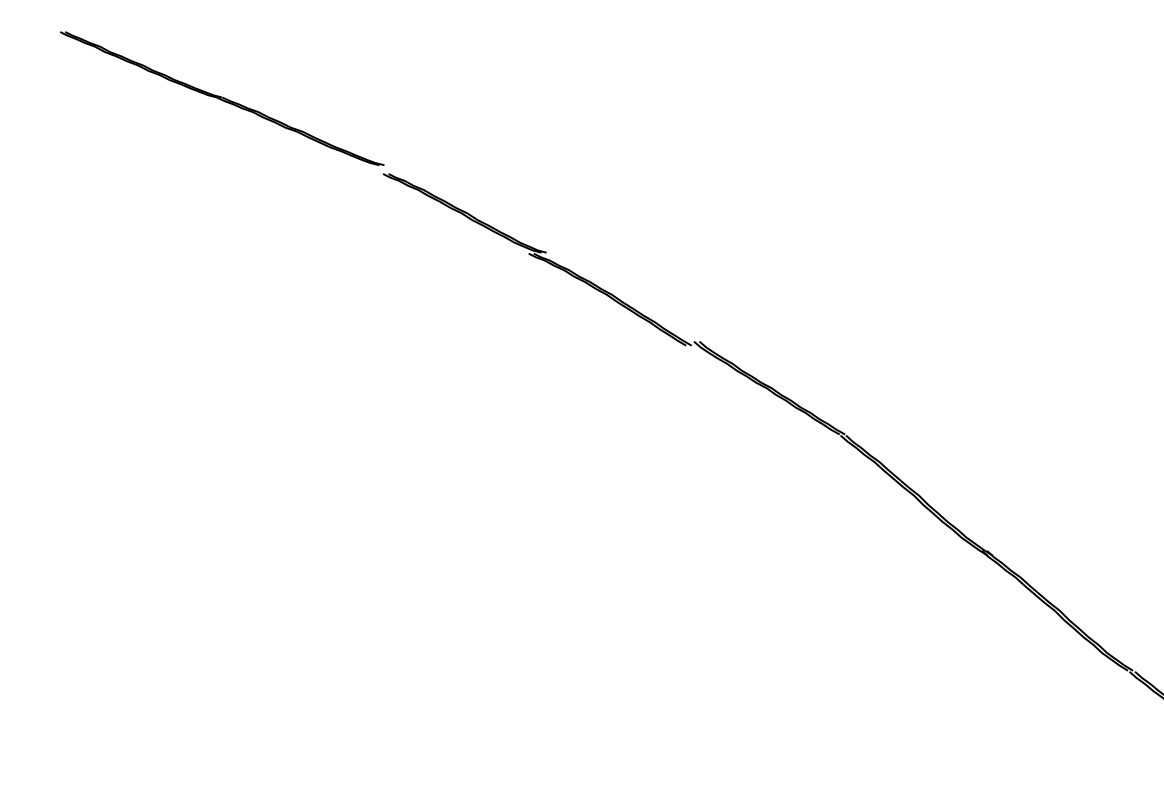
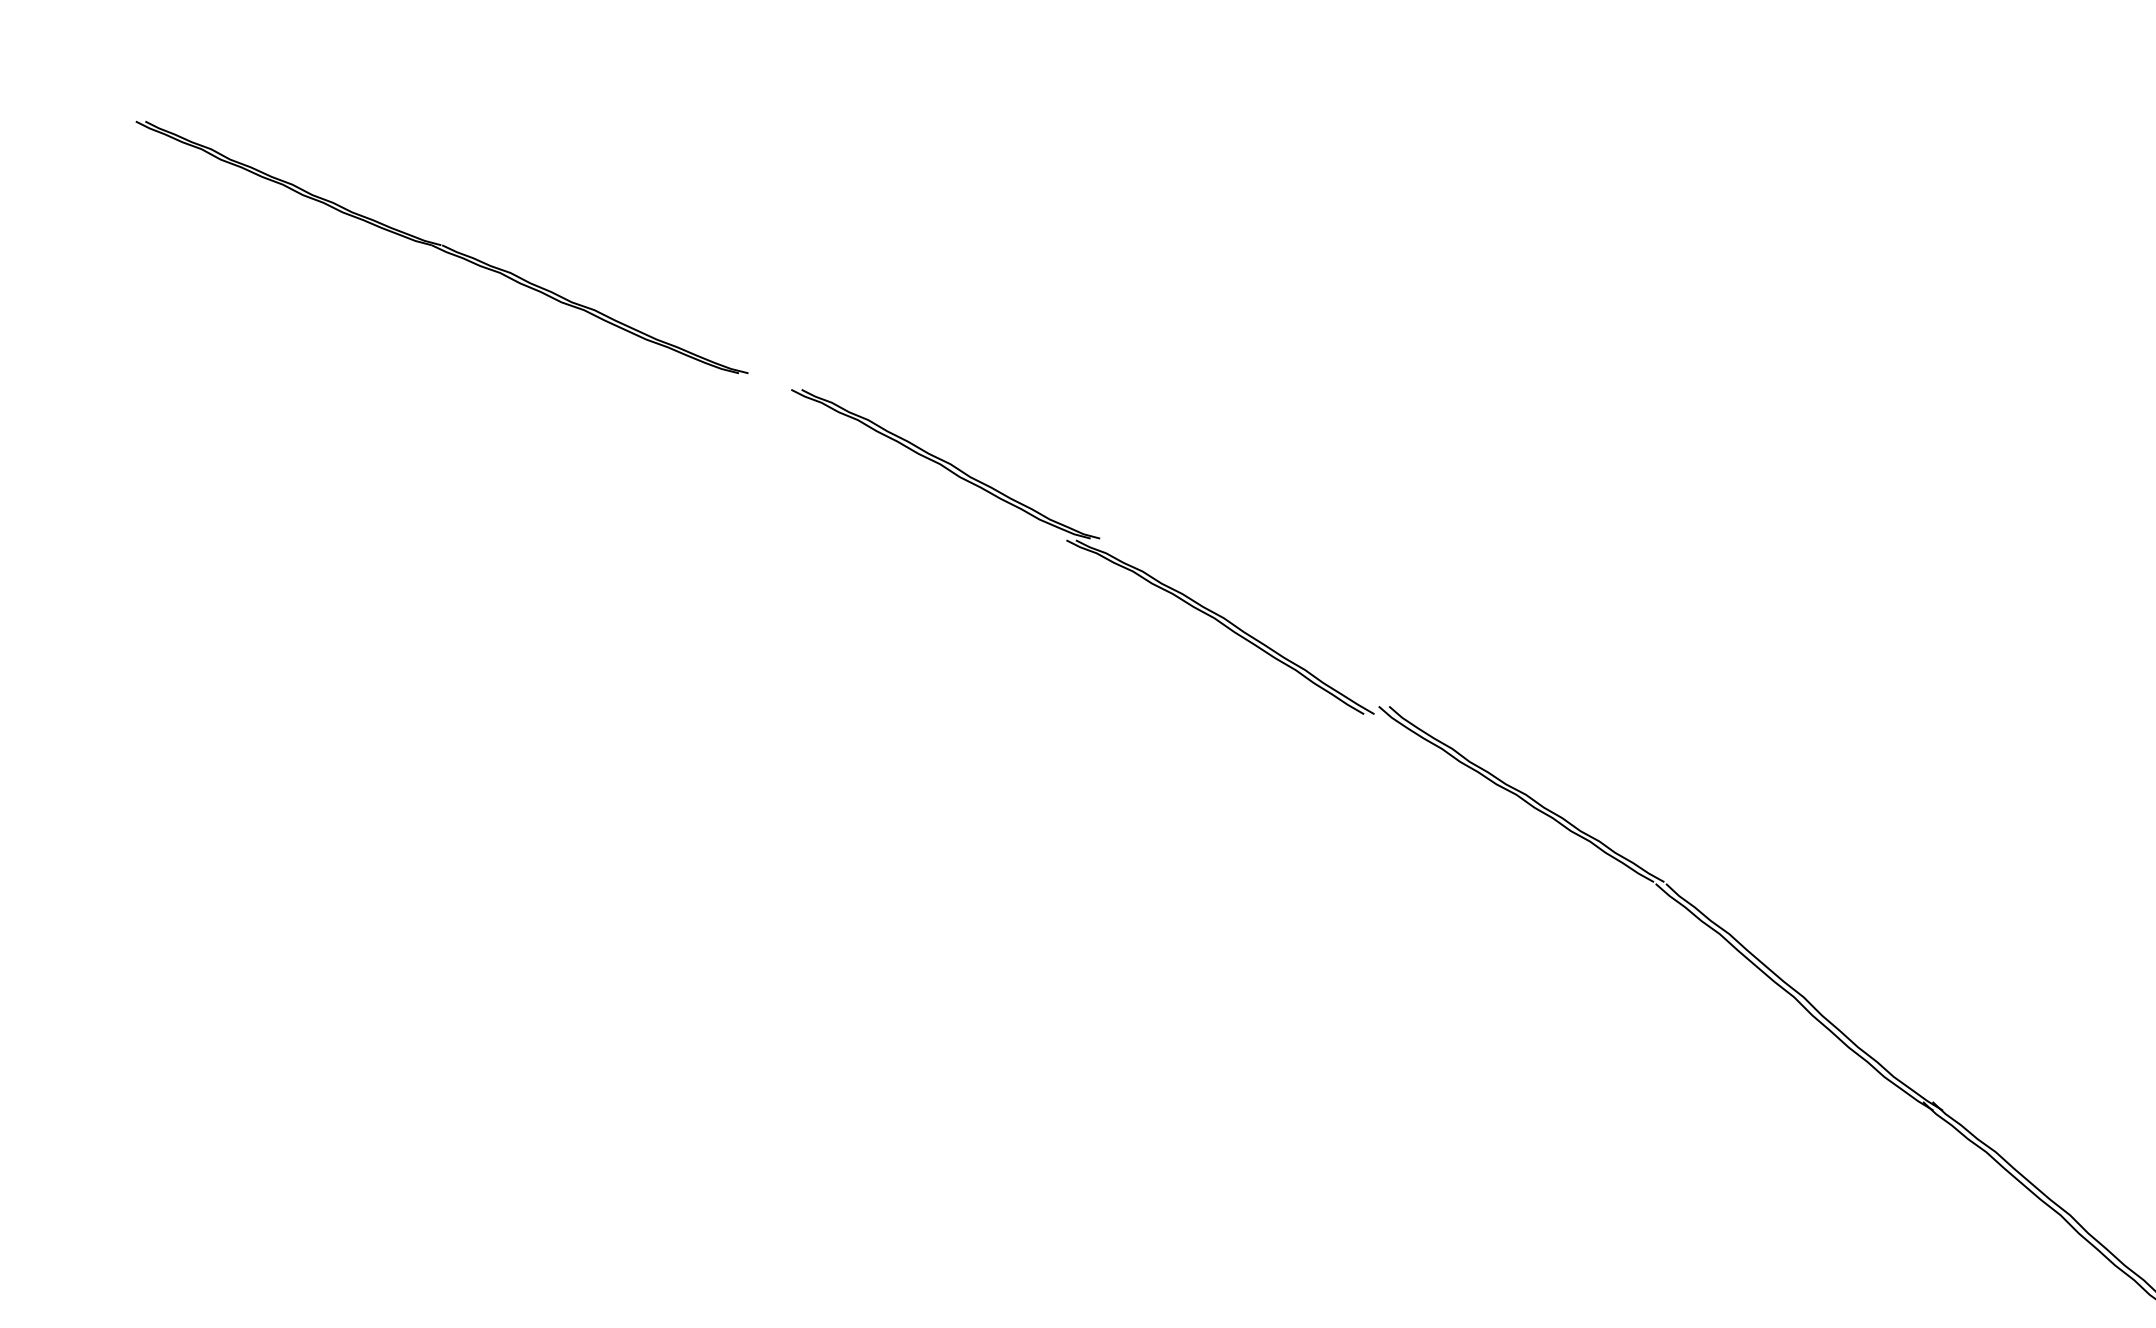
part: (222, 98) -> (442, 247), moved

